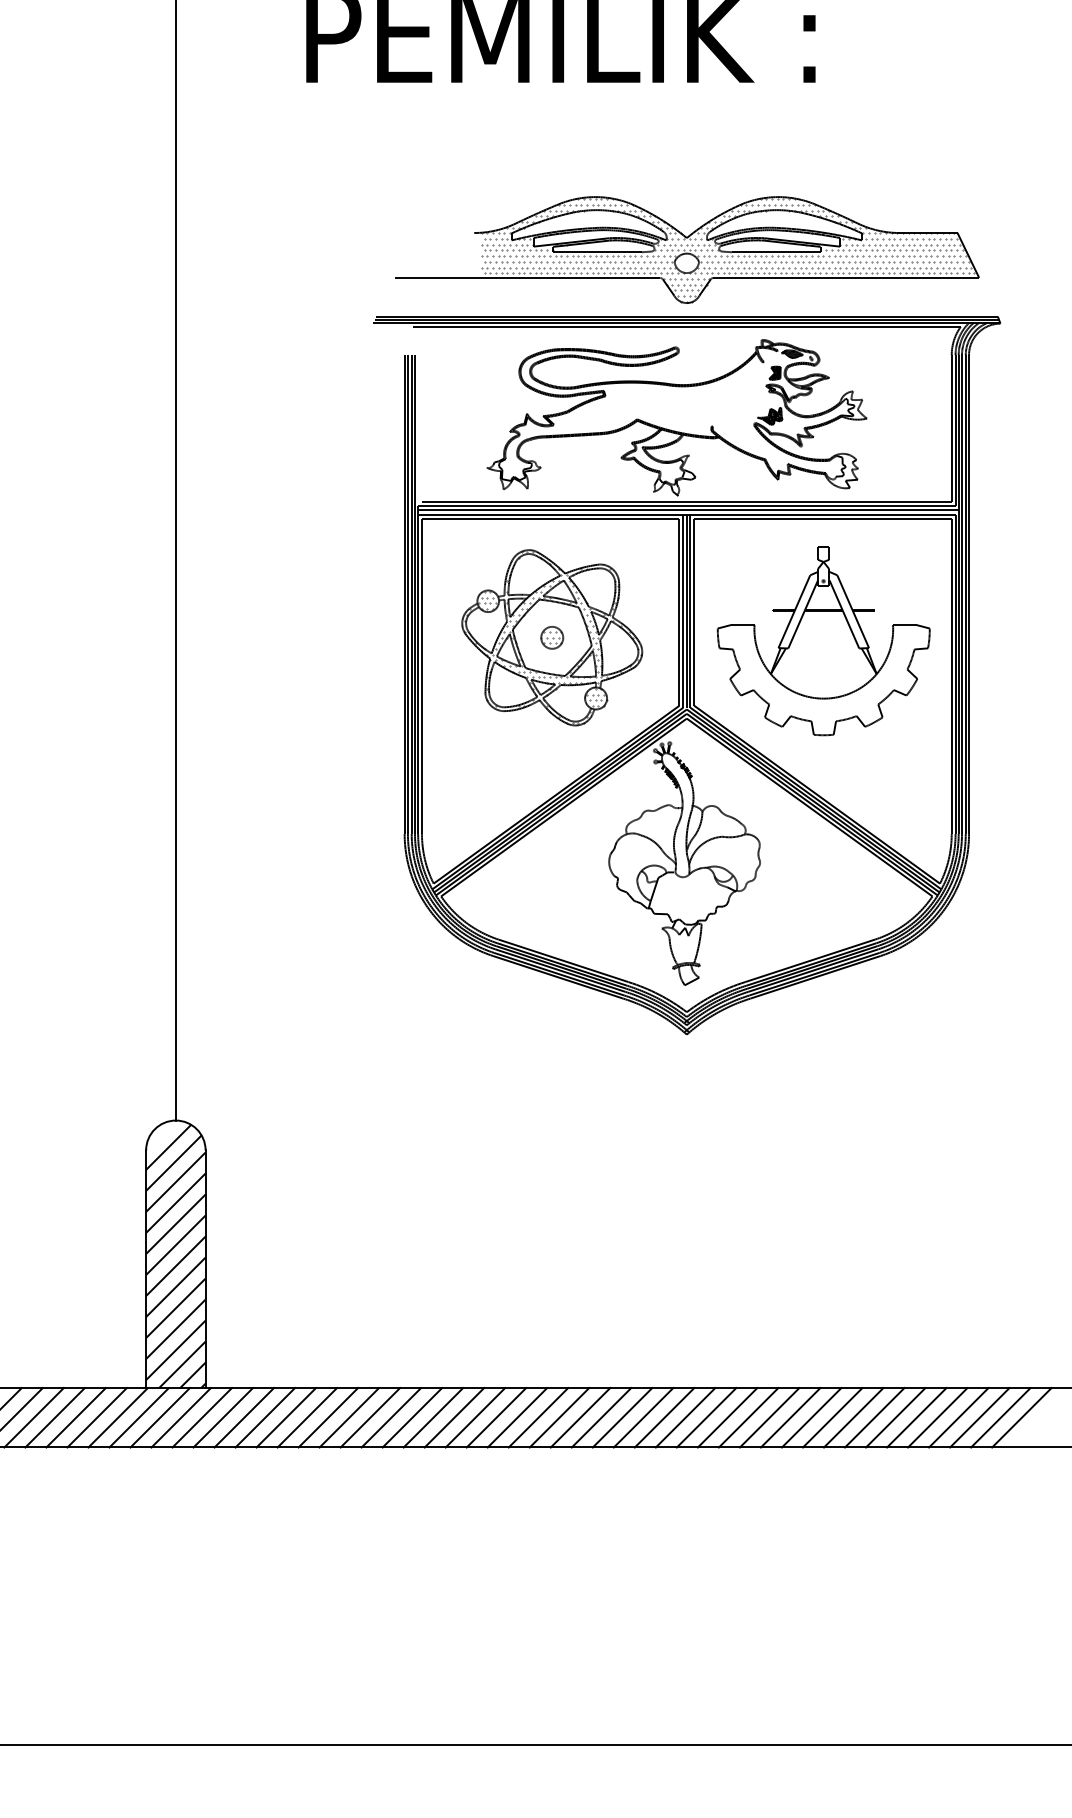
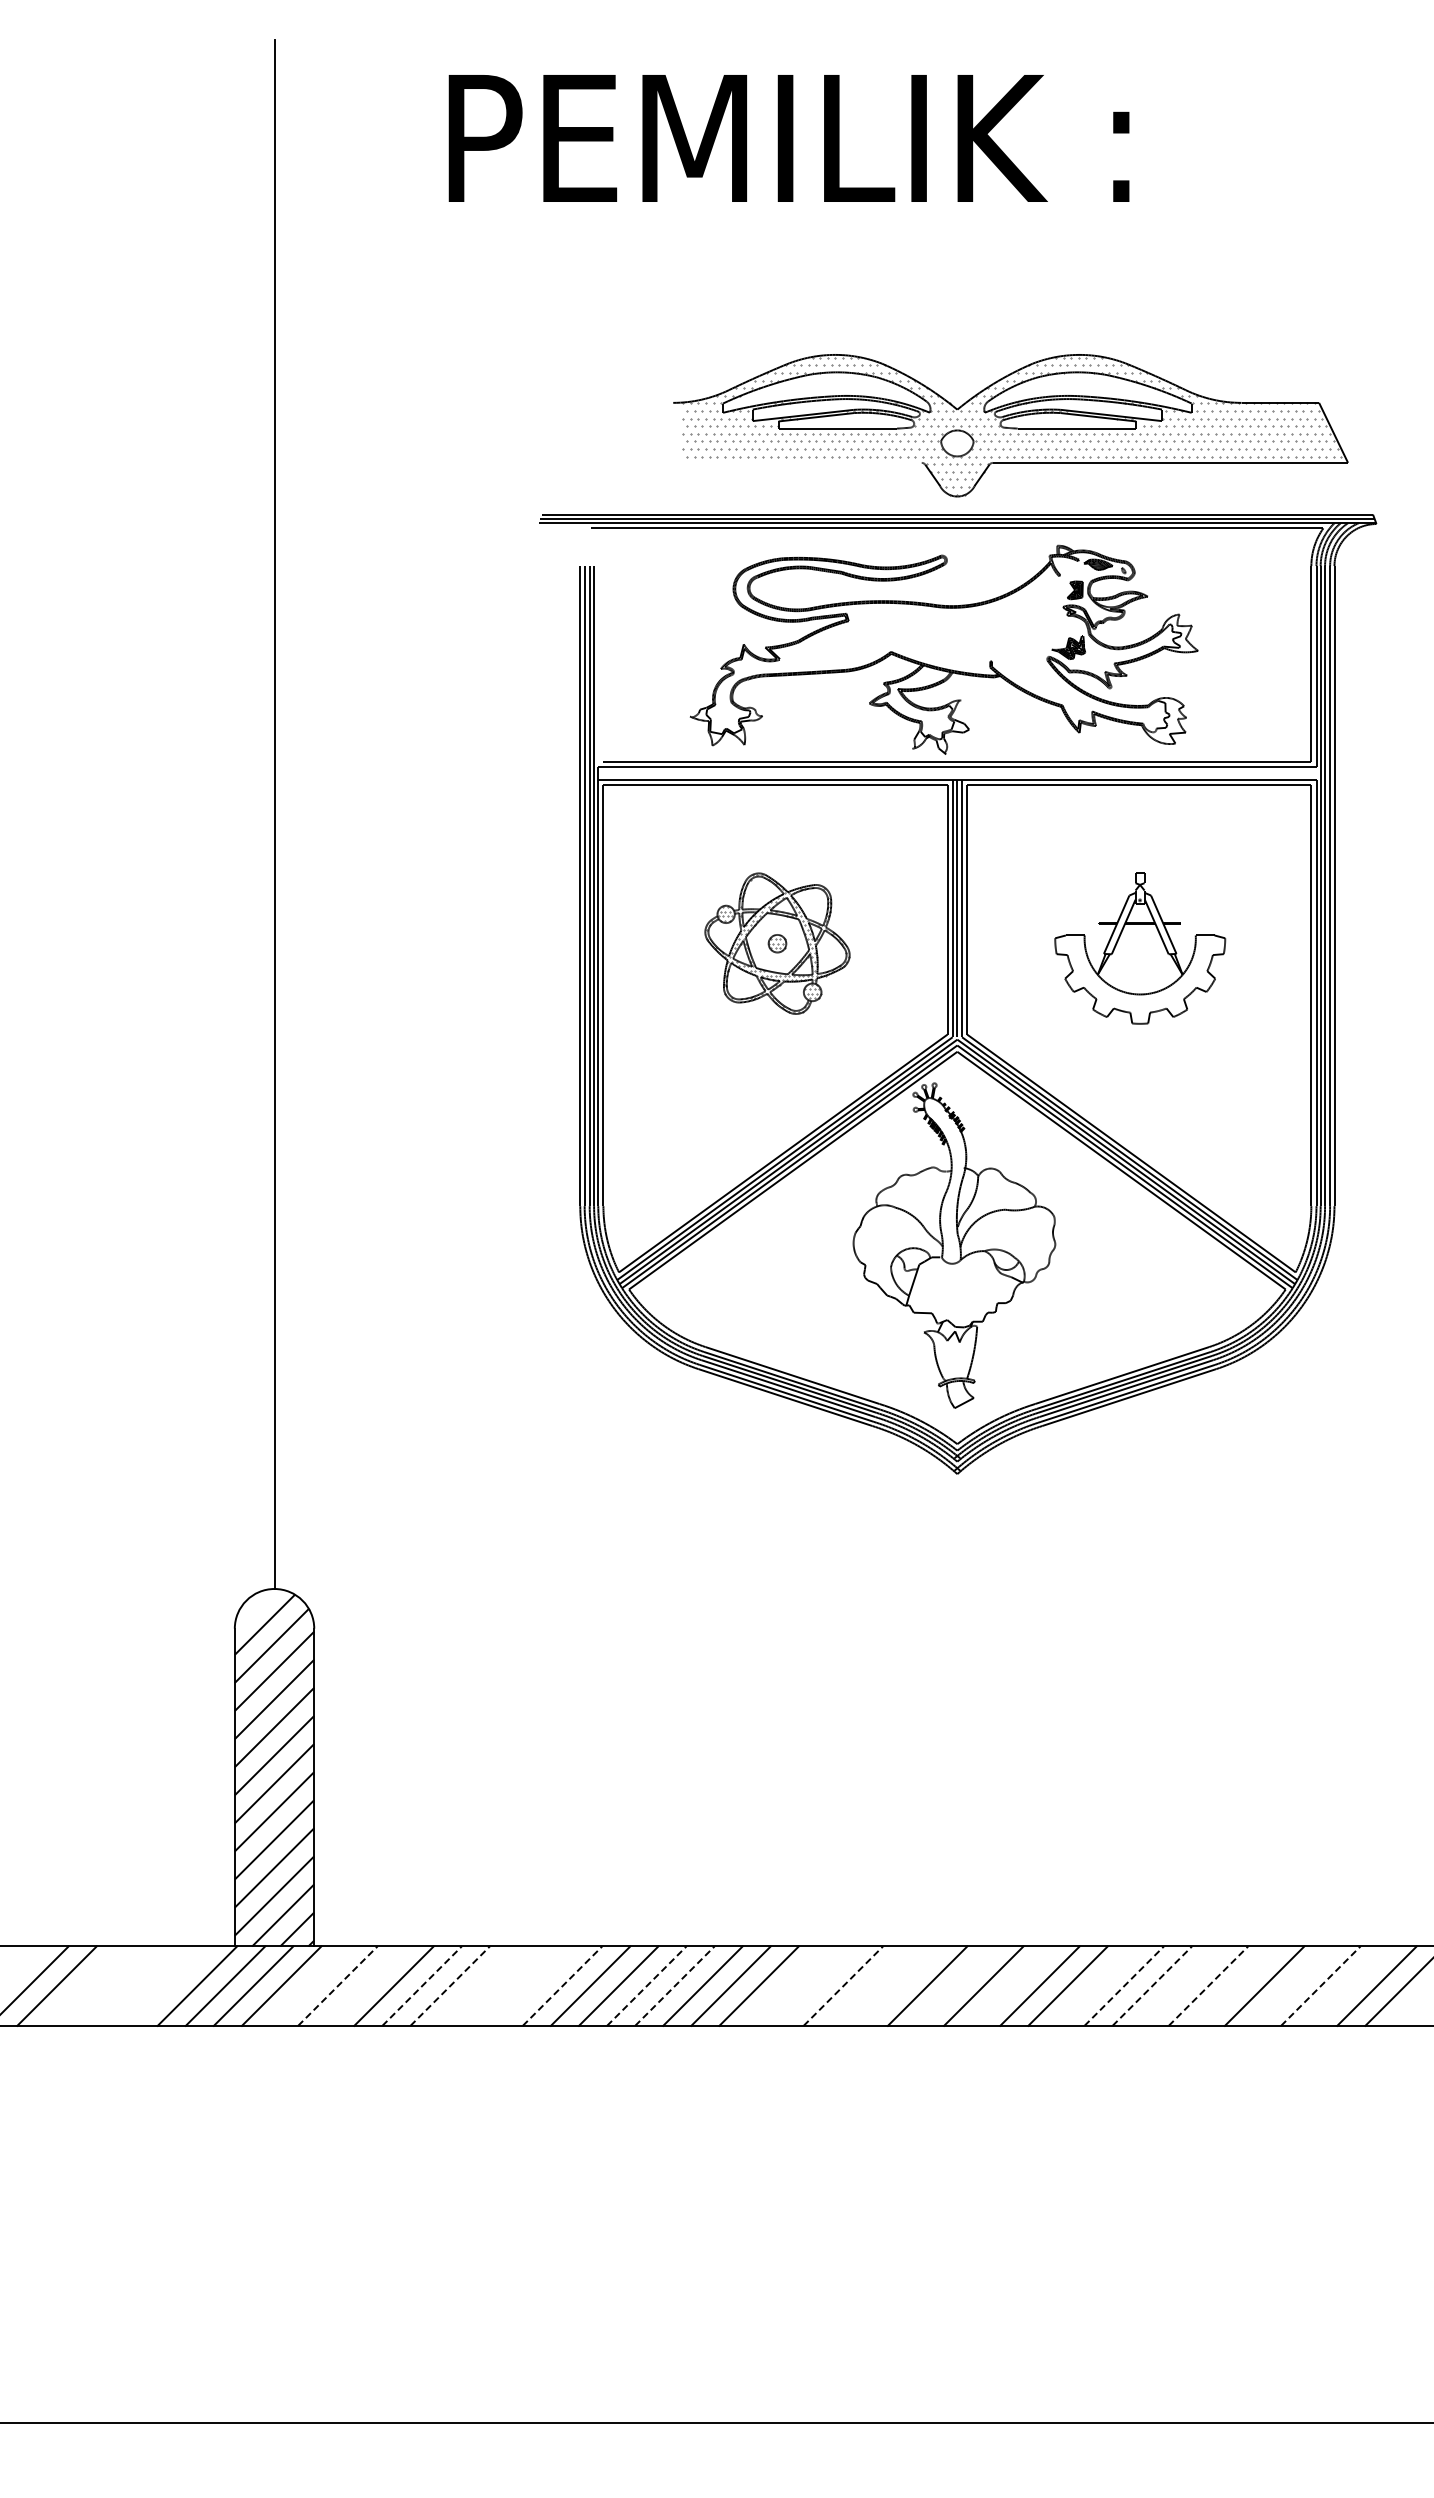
line: (526, 277) -> (743, 462), removed
line: (688, 510) -> (959, 773), removed
part: (552, 637) -> (777, 943), size x0.6
part: (823, 641) -> (1139, 948), size x0.6
line: (33, 1417) -> (84, 1985), removed
line: (54, 1417) -> (112, 1985), removed
line: (75, 1417) -> (140, 1985), removed
line: (97, 1417) -> (169, 1985), removed
line: (202, 1417) -> (309, 1985), removed
line: (223, 1417) -> (338, 1985), solid -> dashed
line: (243, 1417) -> (365, 1985), removed
line: (286, 1417) -> (422, 1985), solid -> dashed
line: (307, 1417) -> (450, 1985), solid -> dashed
line: (328, 1417) -> (478, 1985), removed
line: (349, 1417) -> (506, 1985), removed
line: (370, 1417) -> (534, 1985), removed
line: (391, 1417) -> (562, 1985), solid -> dashed
line: (454, 1417) -> (647, 1985), solid -> dashed
line: (475, 1417) -> (675, 1985), solid -> dashed
line: (558, 1417) -> (786, 1985), removed
line: (580, 1417) -> (815, 1985), removed
line: (601, 1417) -> (843, 1985), solid -> dashed
line: (622, 1417) -> (871, 1985), removed
line: (643, 1417) -> (899, 1985), removed
line: (685, 1417) -> (955, 1985), removed
line: (727, 1417) -> (1011, 1985), removed
line: (790, 1417) -> (1095, 1985), removed
line: (811, 1417) -> (1124, 1985), solid -> dashed
line: (832, 1417) -> (1152, 1985), solid -> dashed
line: (853, 1417) -> (1180, 1985), removed
line: (874, 1417) -> (1208, 1985), solid -> dashed
line: (895, 1417) -> (1236, 1985), removed
line: (937, 1417) -> (1292, 1985), removed
line: (959, 1417) -> (1321, 1985), solid -> dashed
line: (979, 1417) -> (1348, 1985), removed

